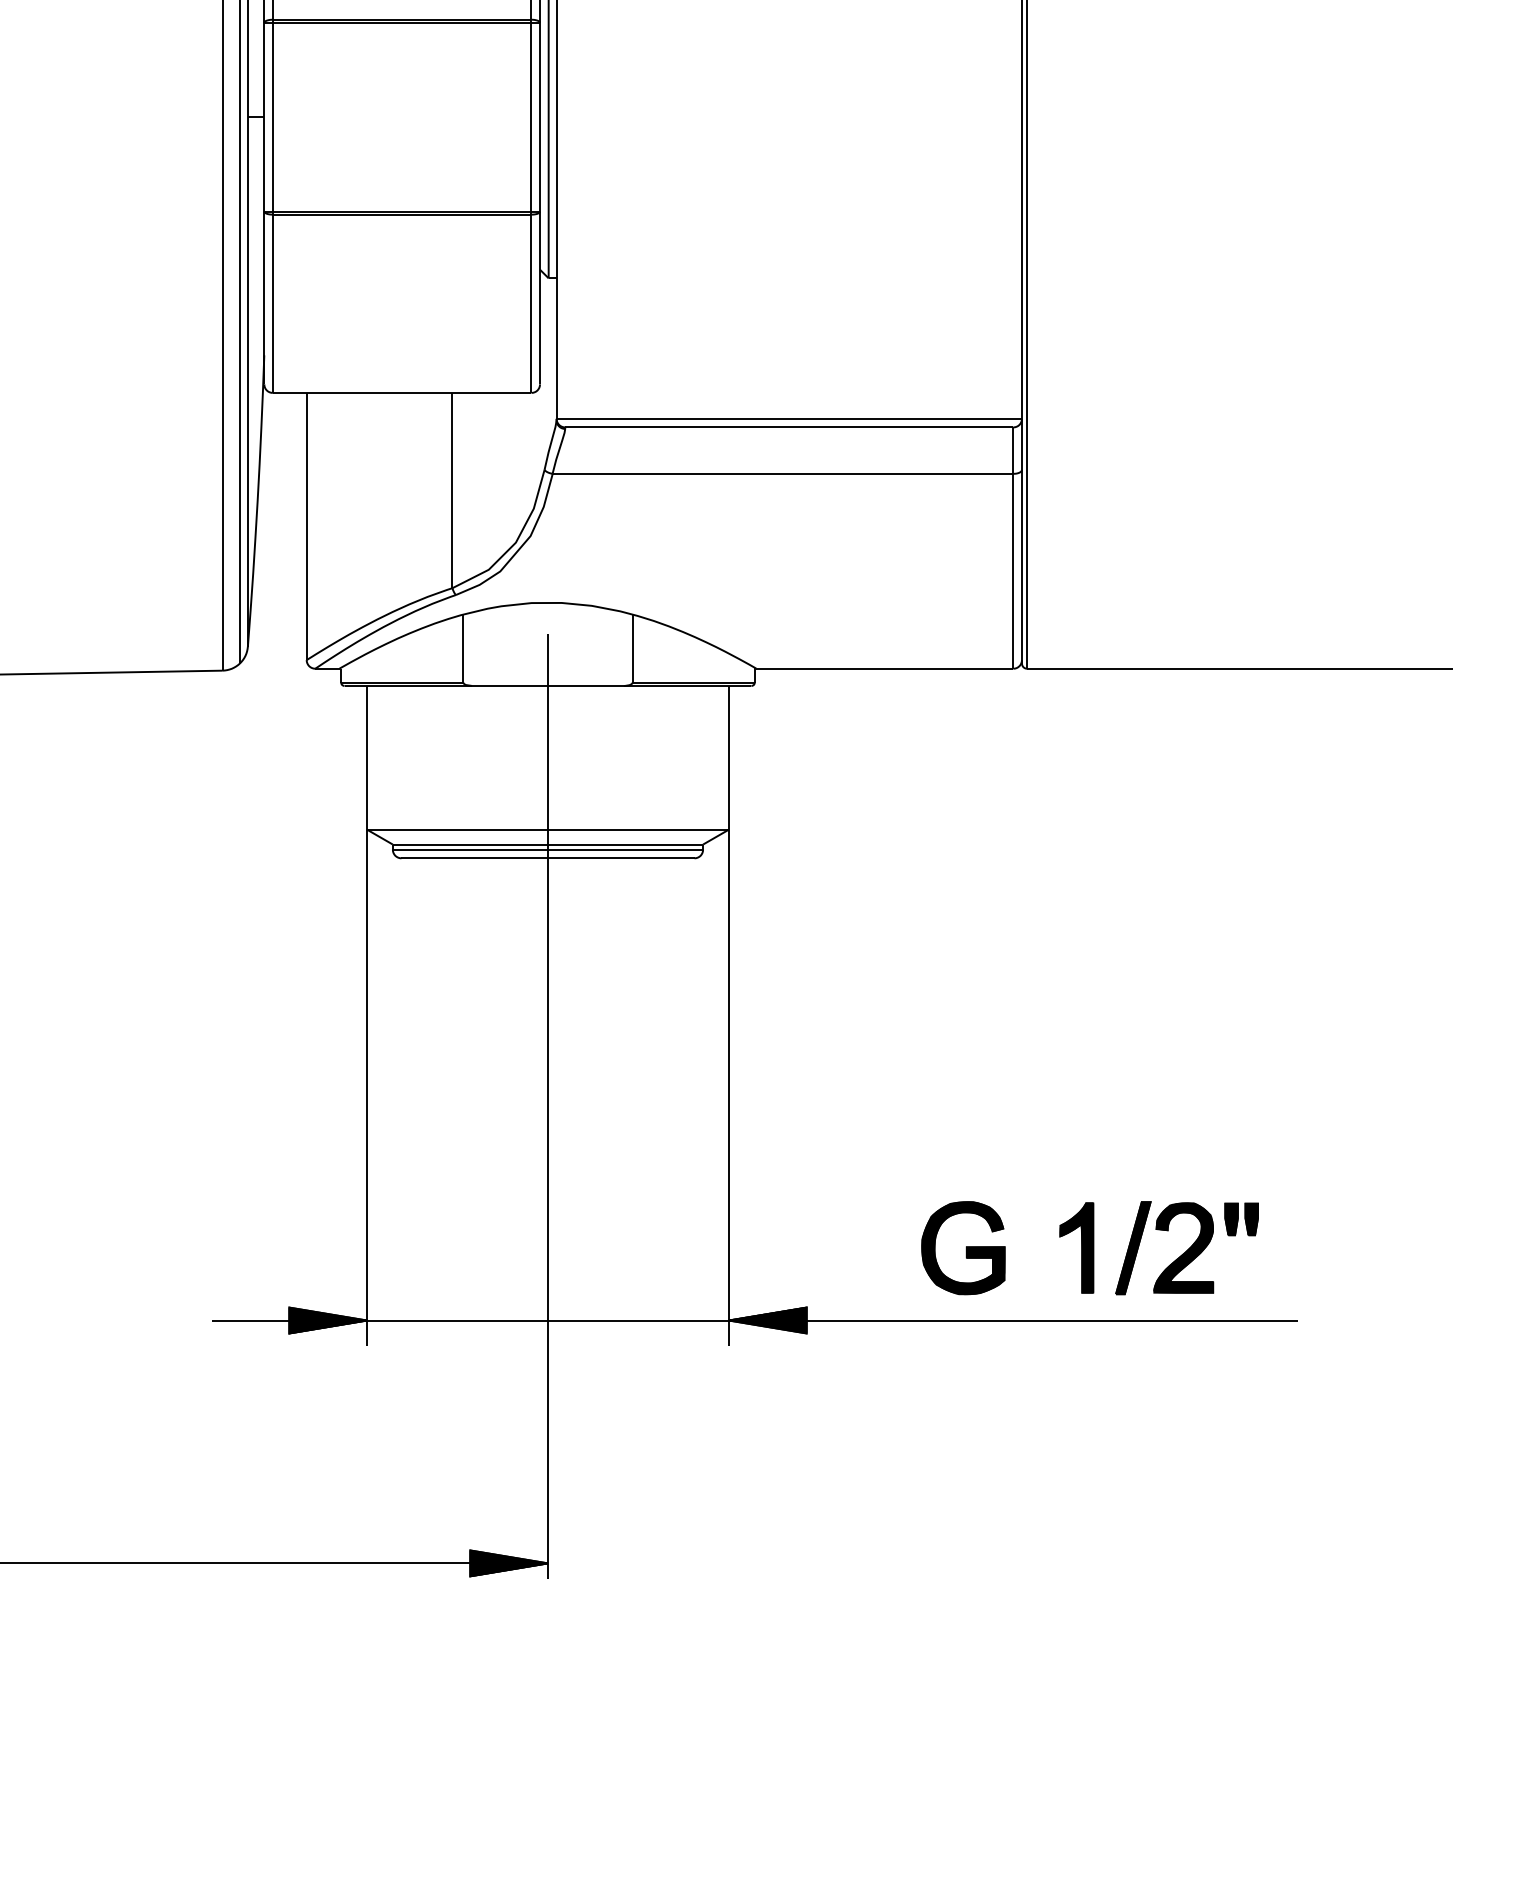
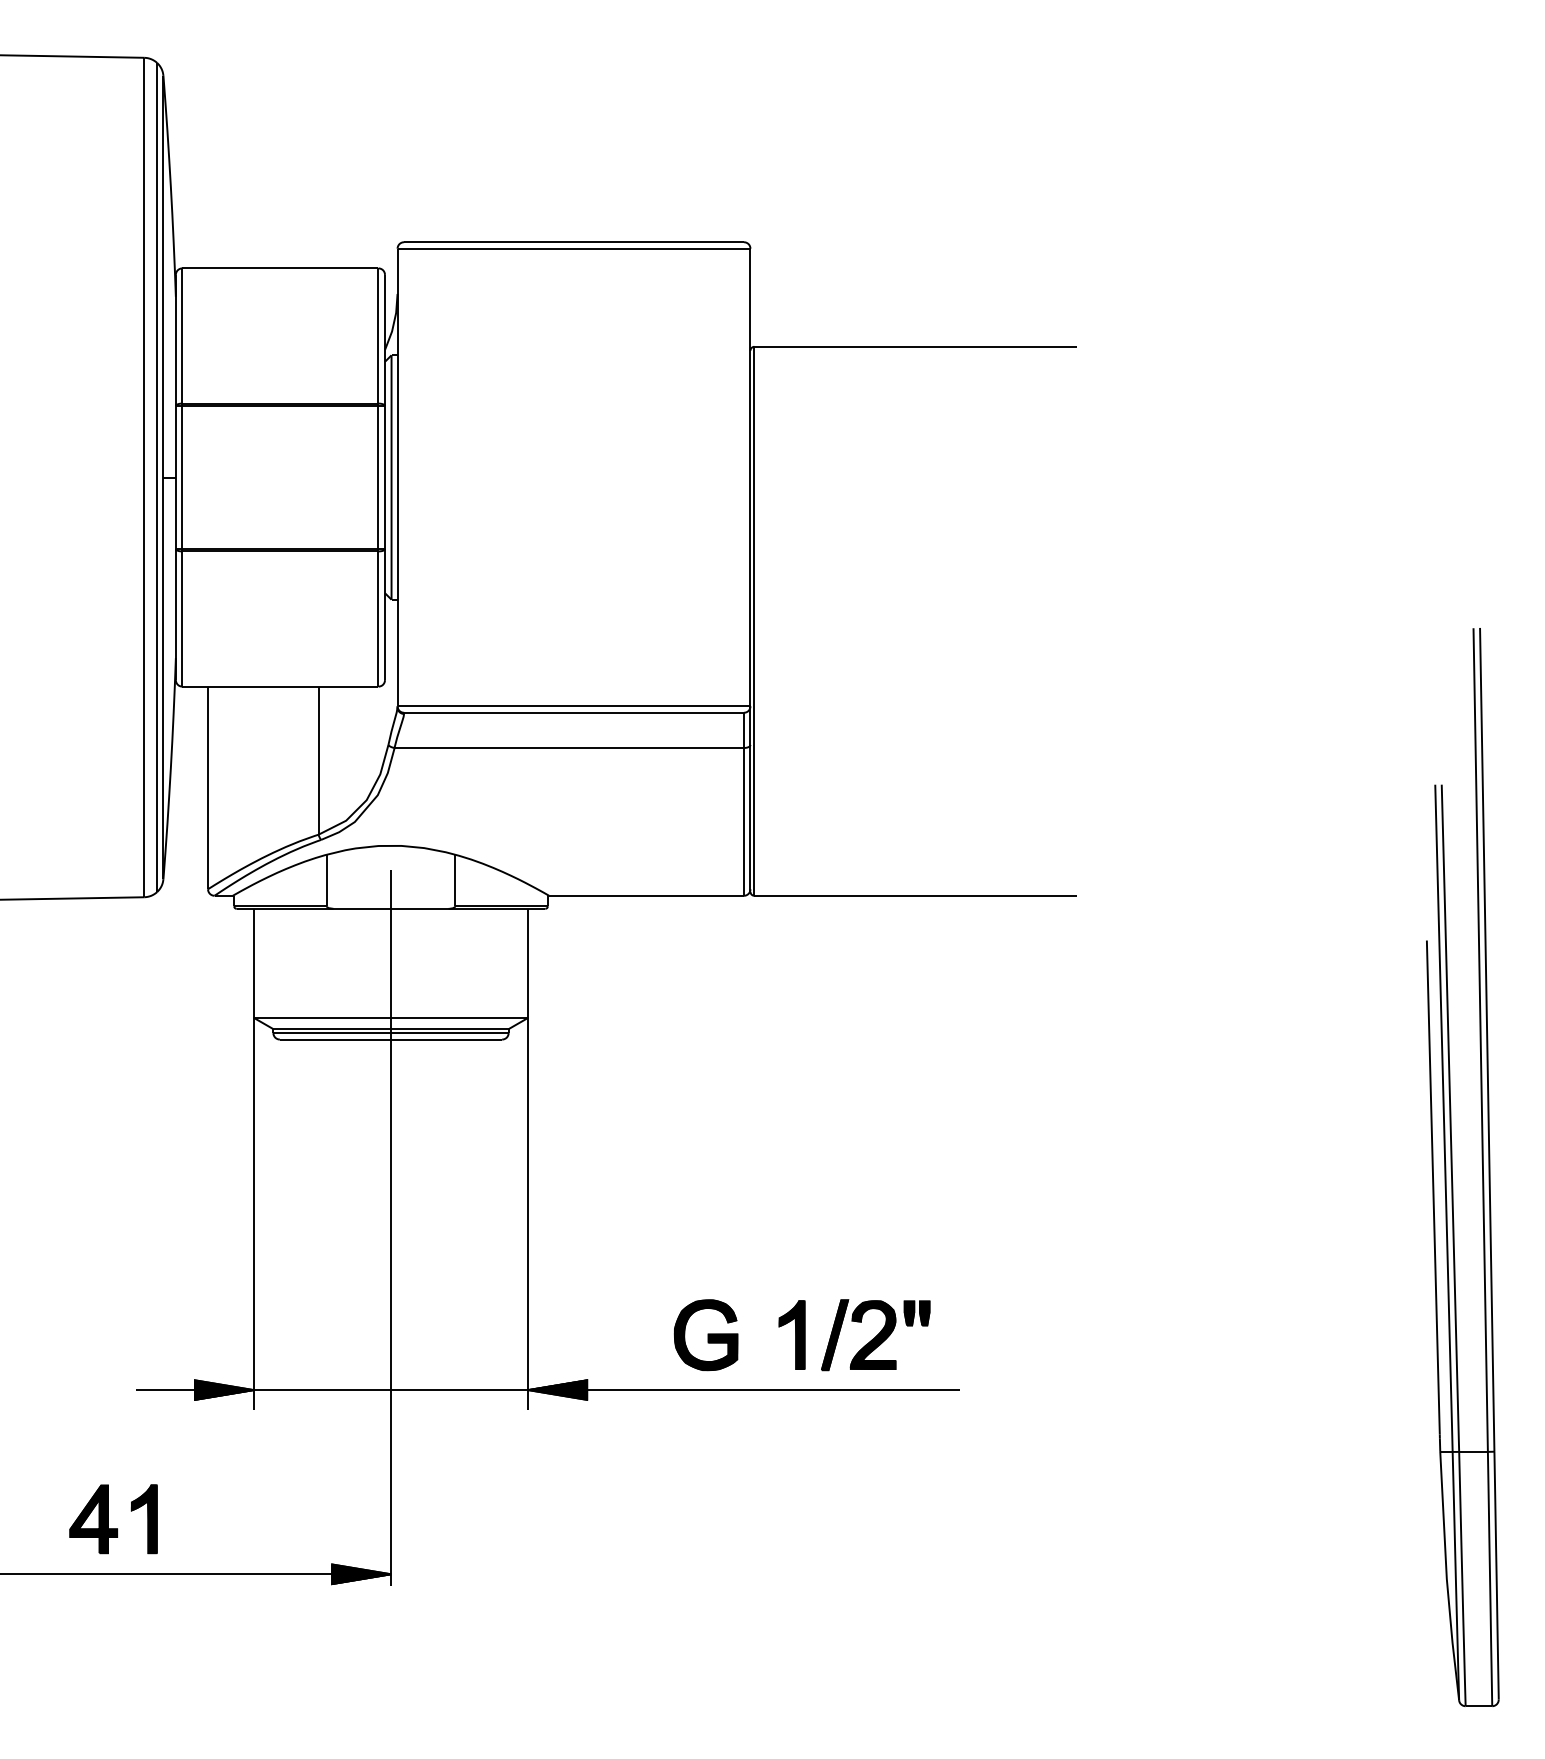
part: (182, 1491) -> (113, 1519), added

